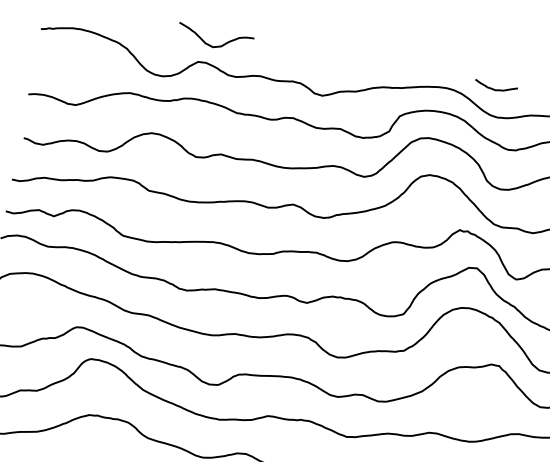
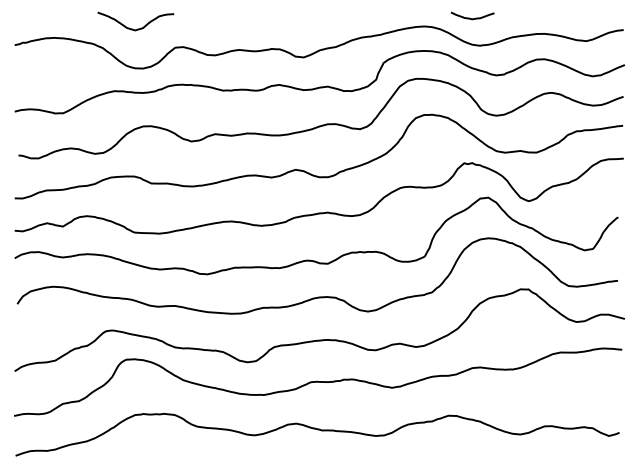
curve: (215, 45) -> (137, 28), moved

